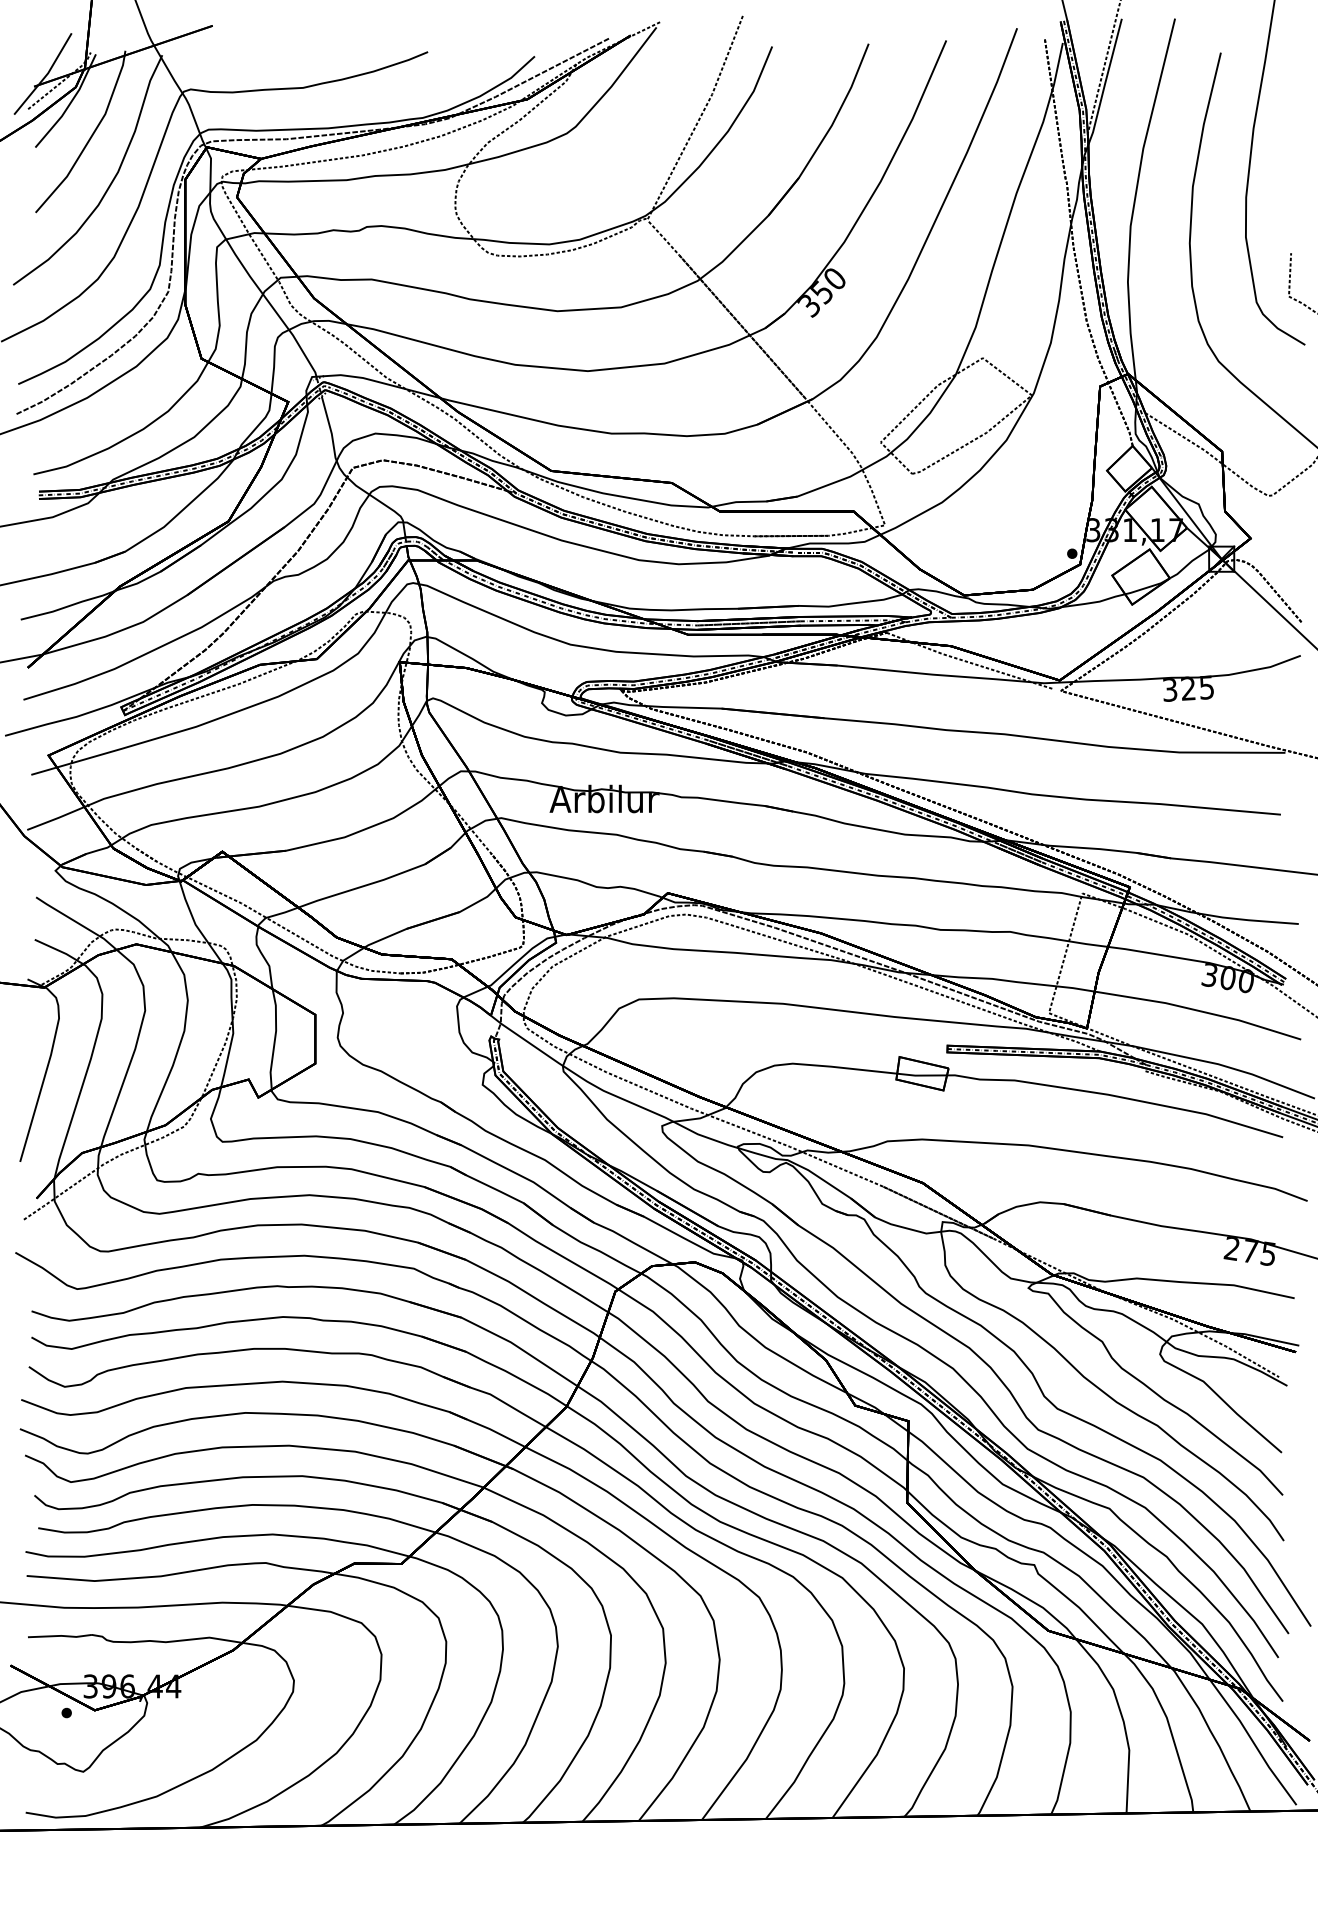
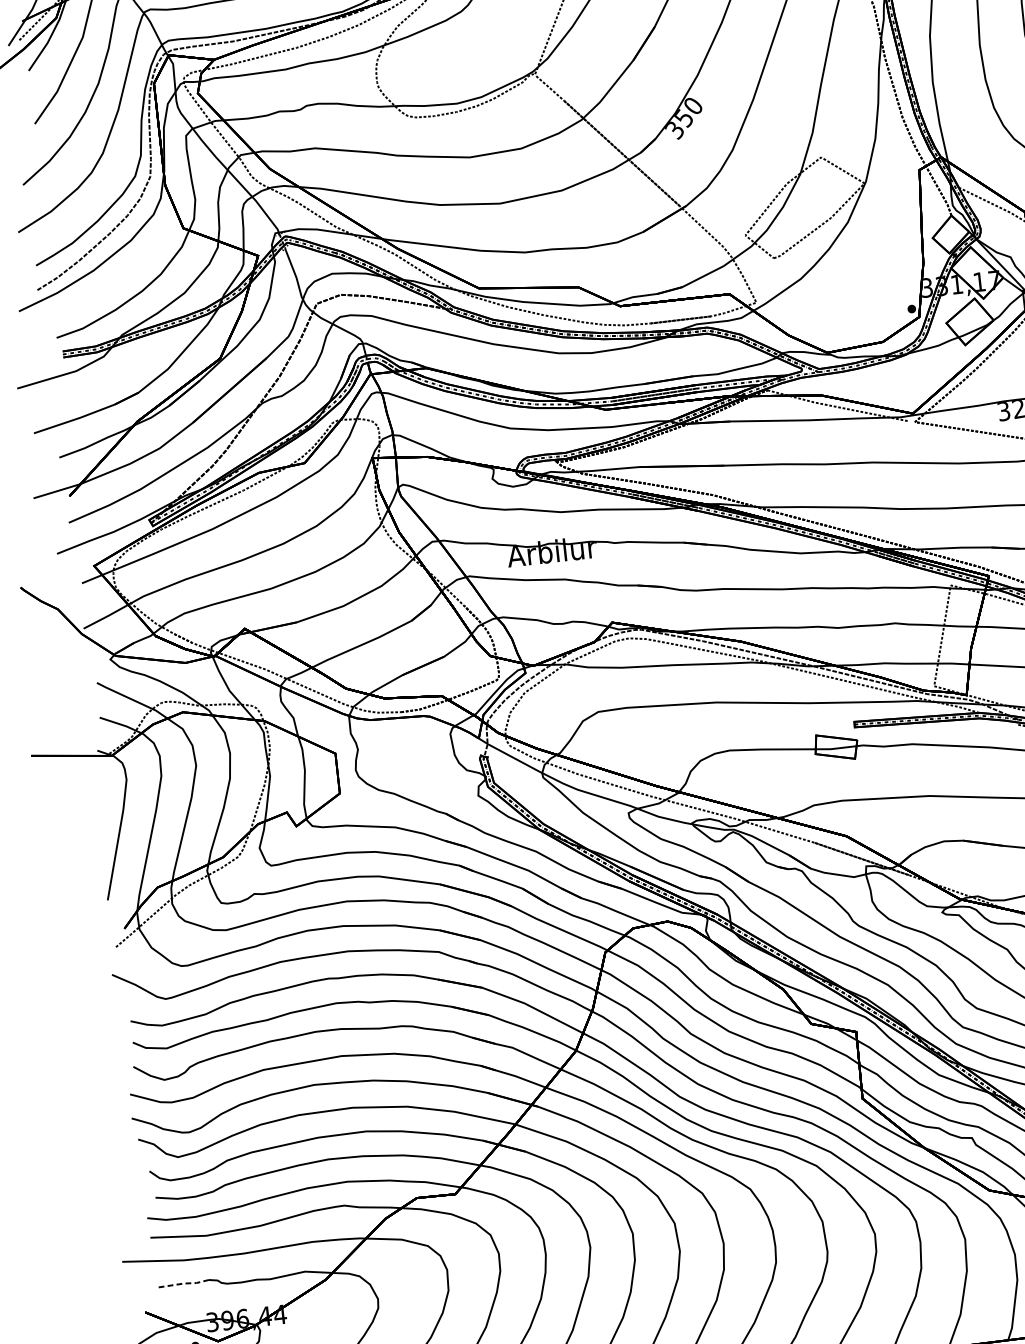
line: (60, 1635) -> (183, 1283), solid -> dashed

